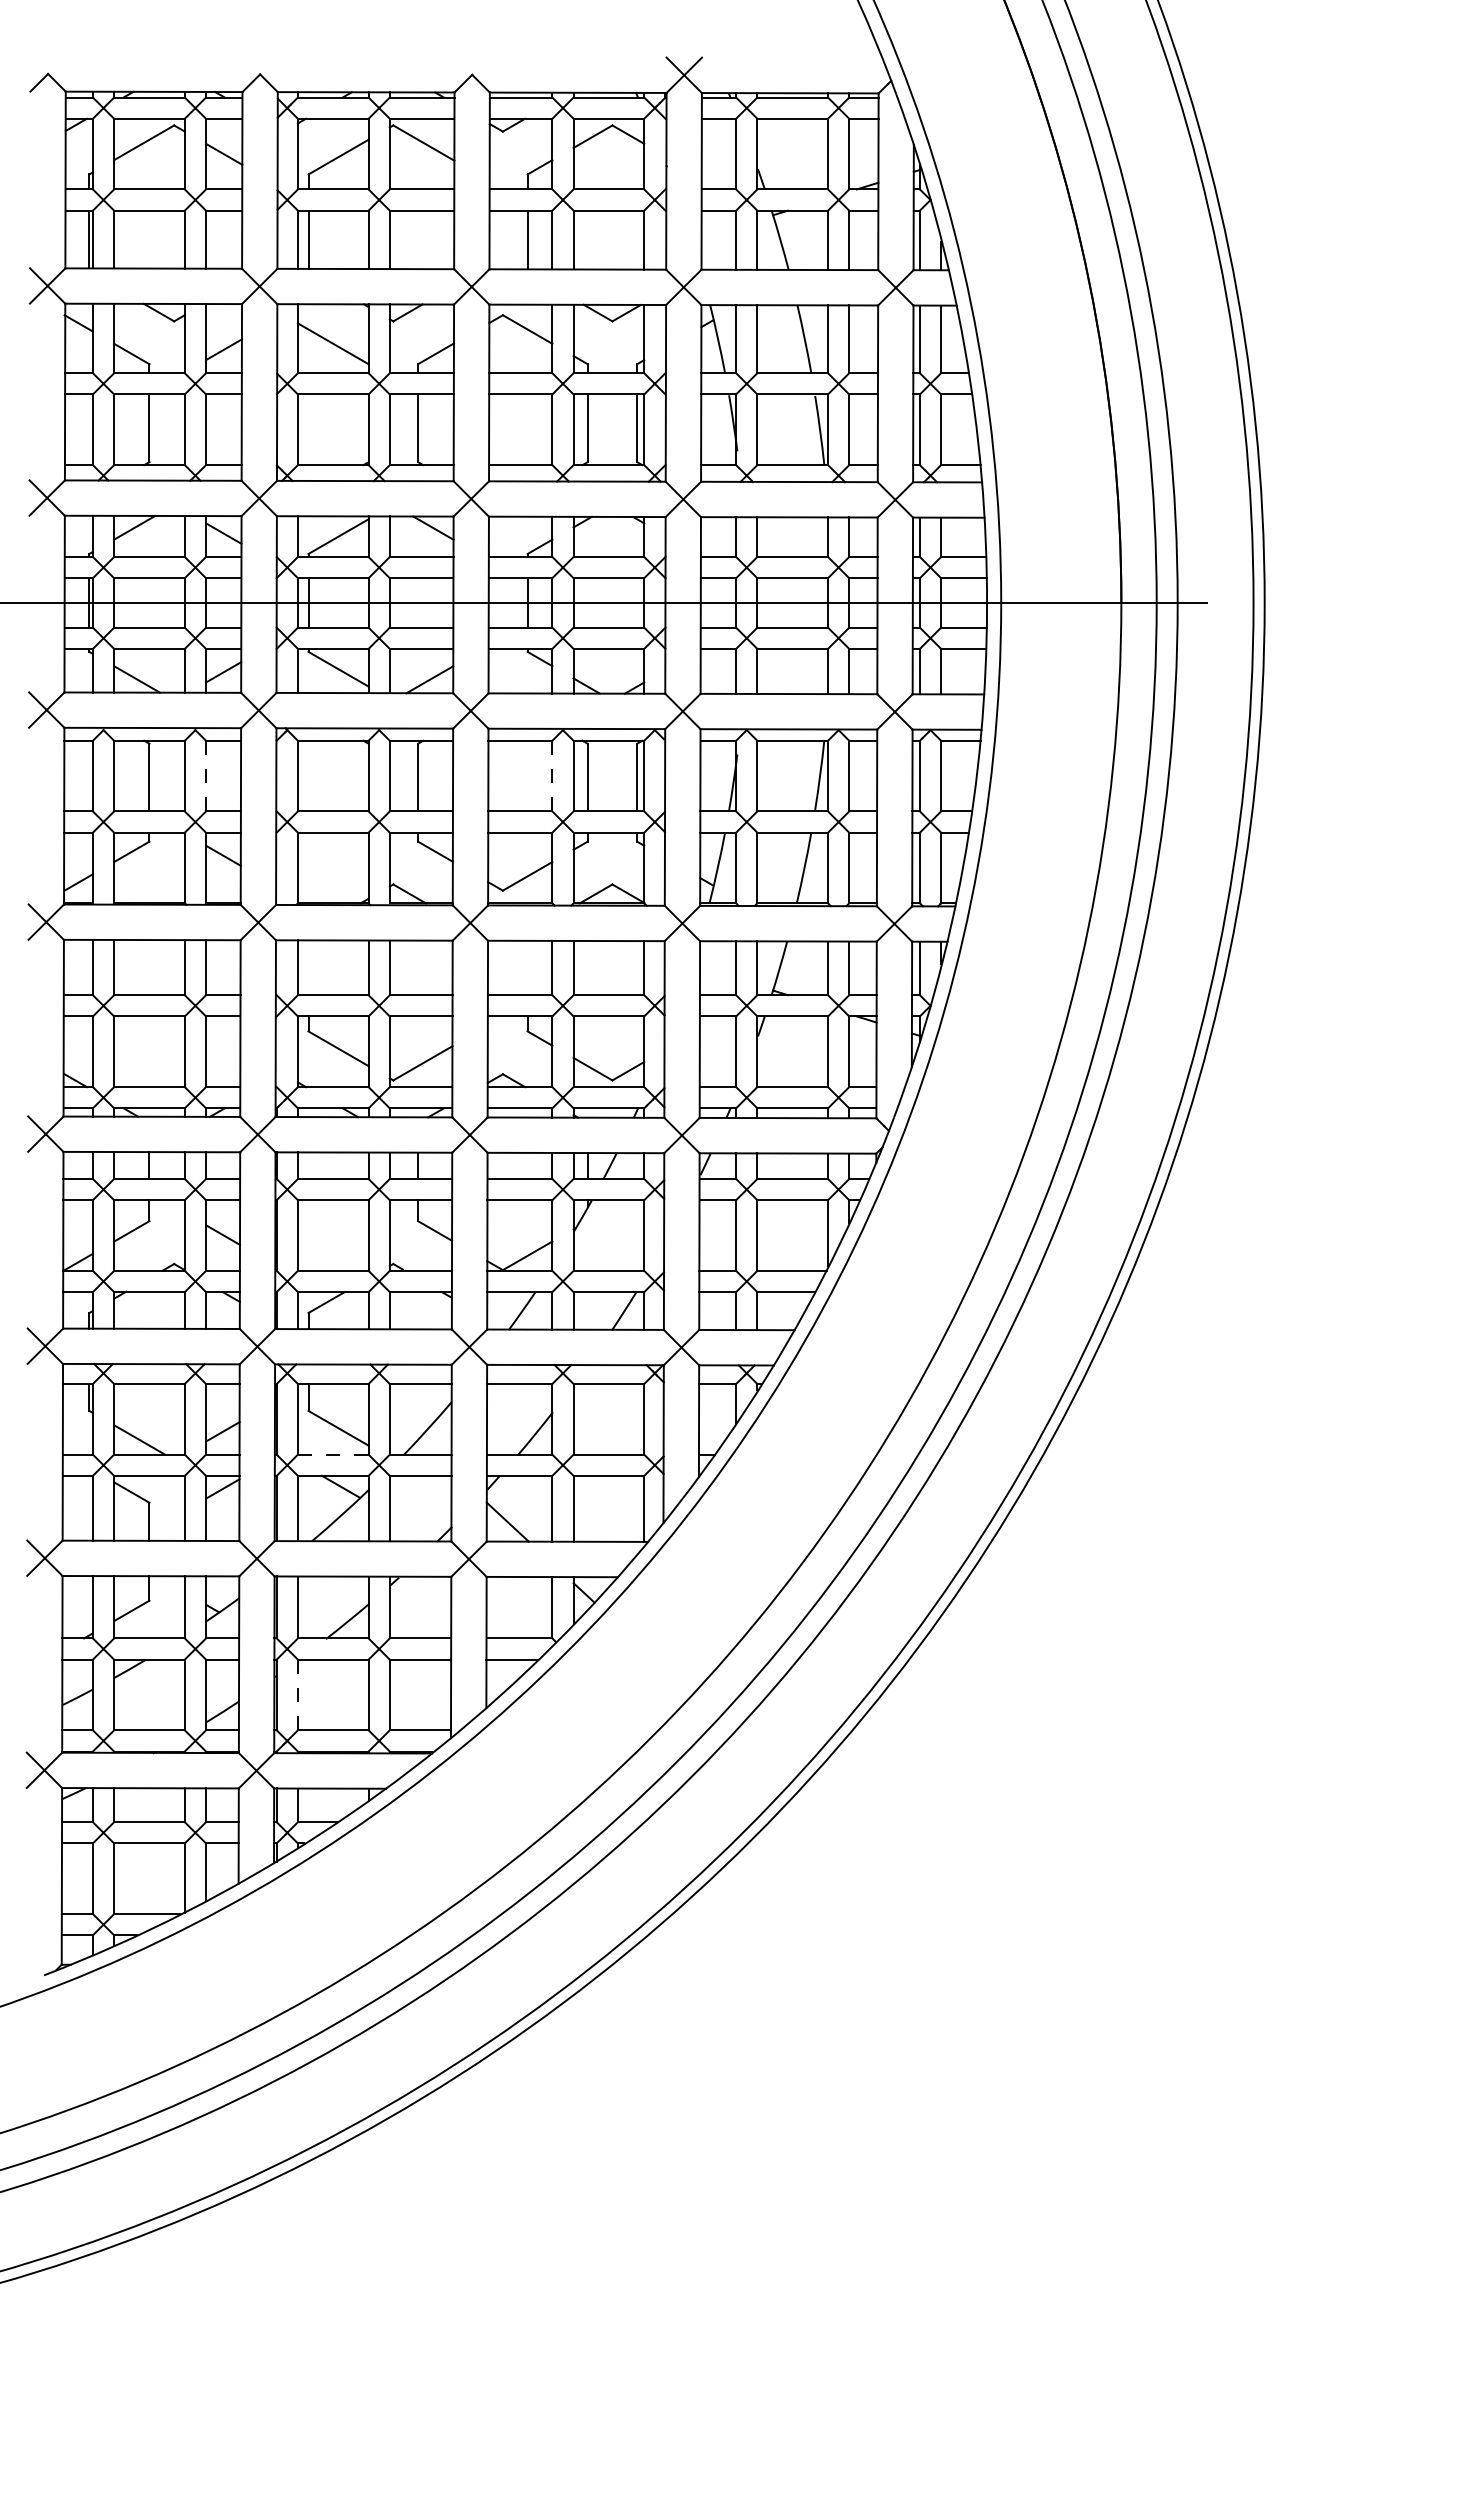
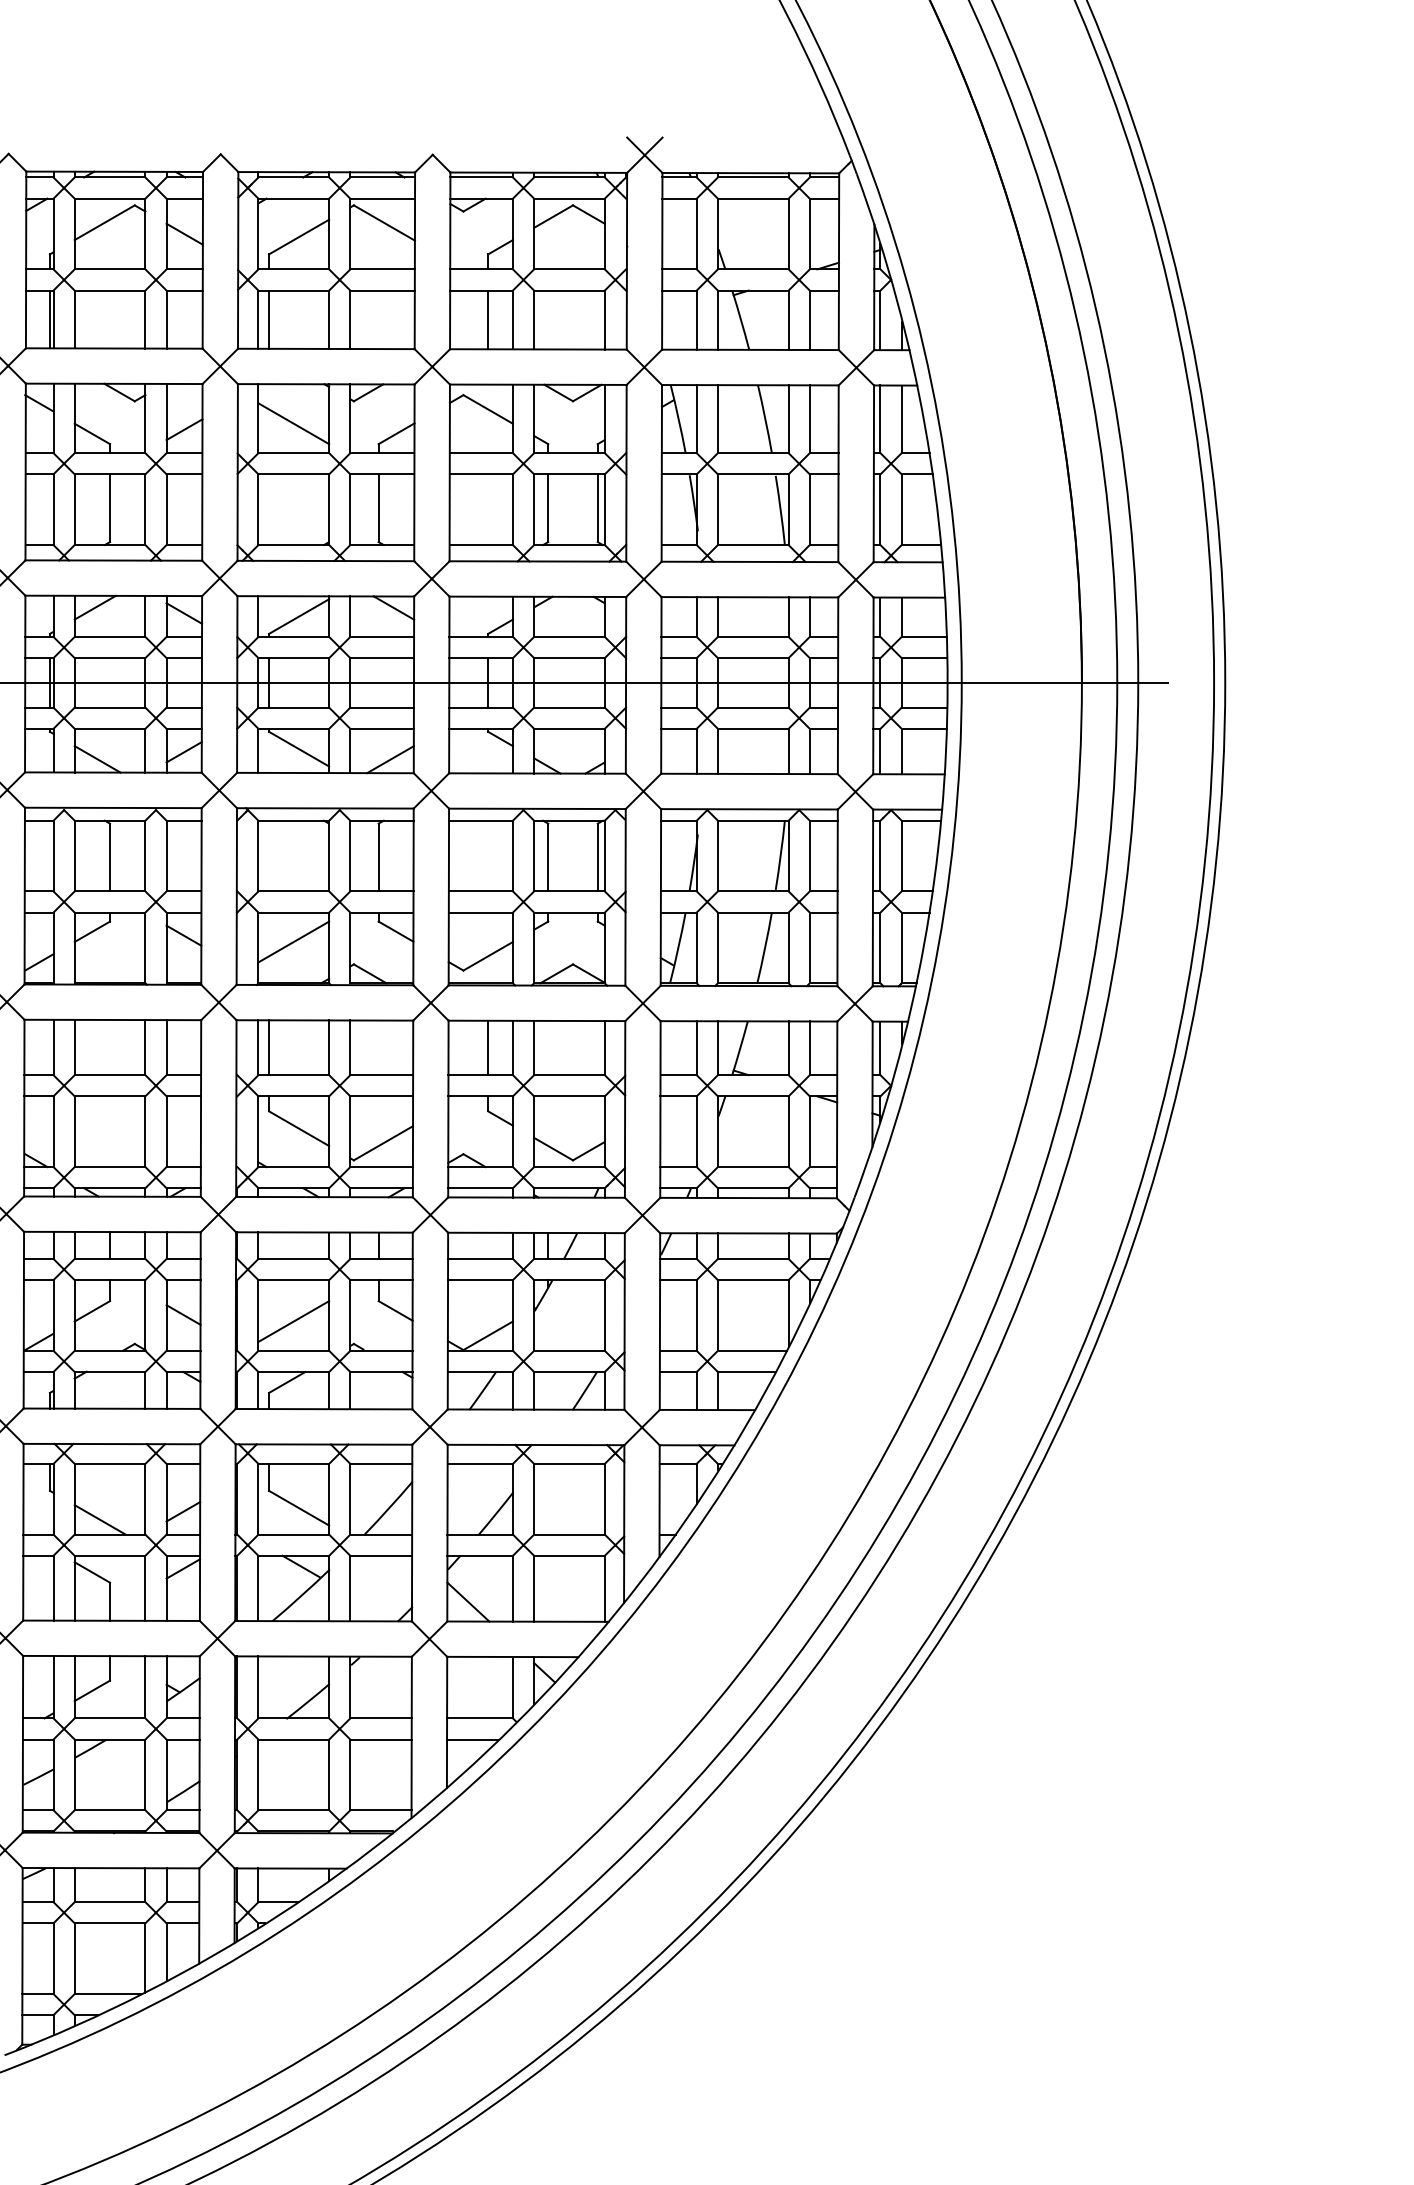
line: (206, 776) -> (167, 856), dashed -> solid
line: (552, 776) -> (513, 856), dashed -> solid
line: (332, 861) -> (293, 941), added
line: (308, 967) -> (269, 1047), added
line: (527, 967) -> (488, 1047), added
line: (332, 1241) -> (293, 1321), added
line: (332, 1454) -> (293, 1534), dashed -> solid
line: (297, 1695) -> (258, 1775), dashed -> solid

